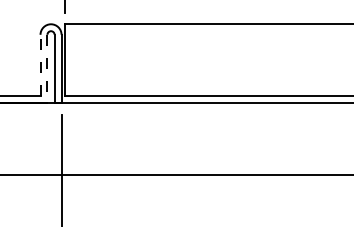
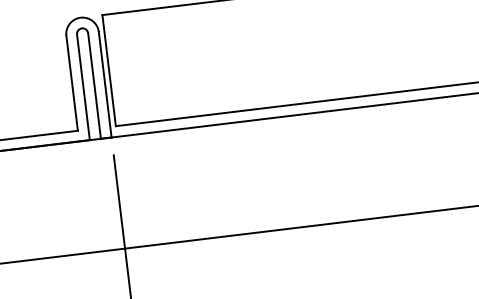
line: (40, 65) -> (72, 83), dashed -> solid
line: (47, 69) -> (83, 88), dashed -> solid

